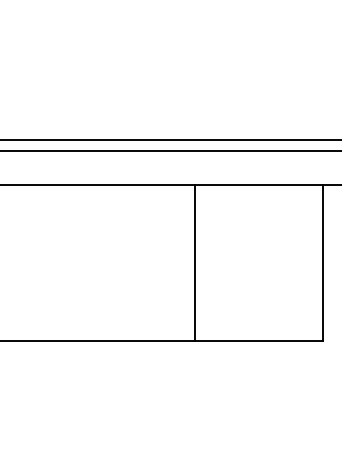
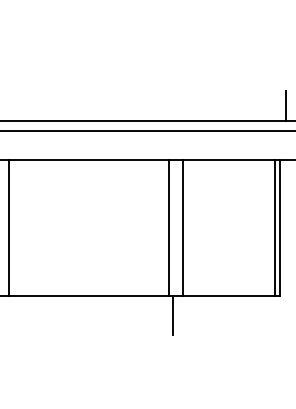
line: (330, 121) -> (286, 105), added
line: (10, 262) -> (8, 227), added
line: (211, 262) -> (183, 227), added
line: (317, 262) -> (274, 227), added
line: (200, 363) -> (173, 314), added

